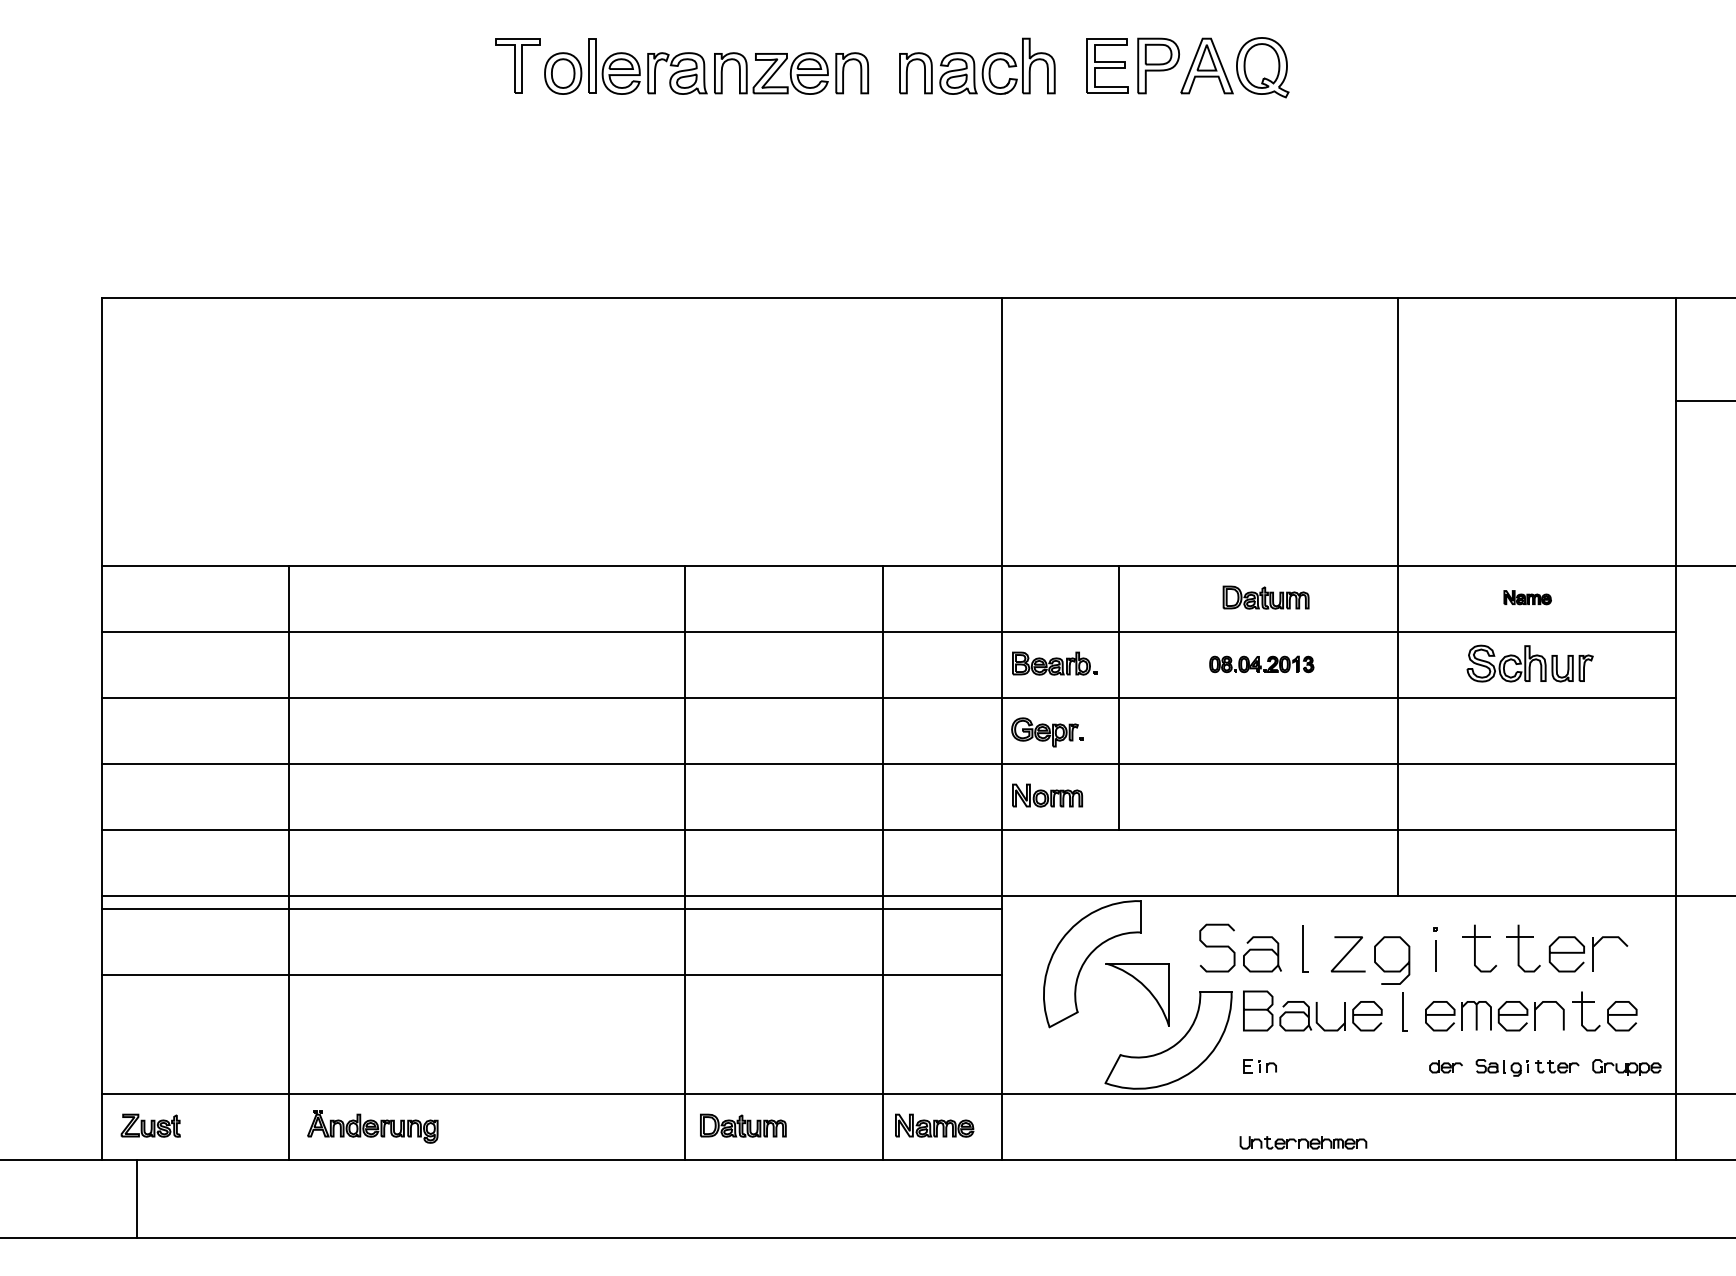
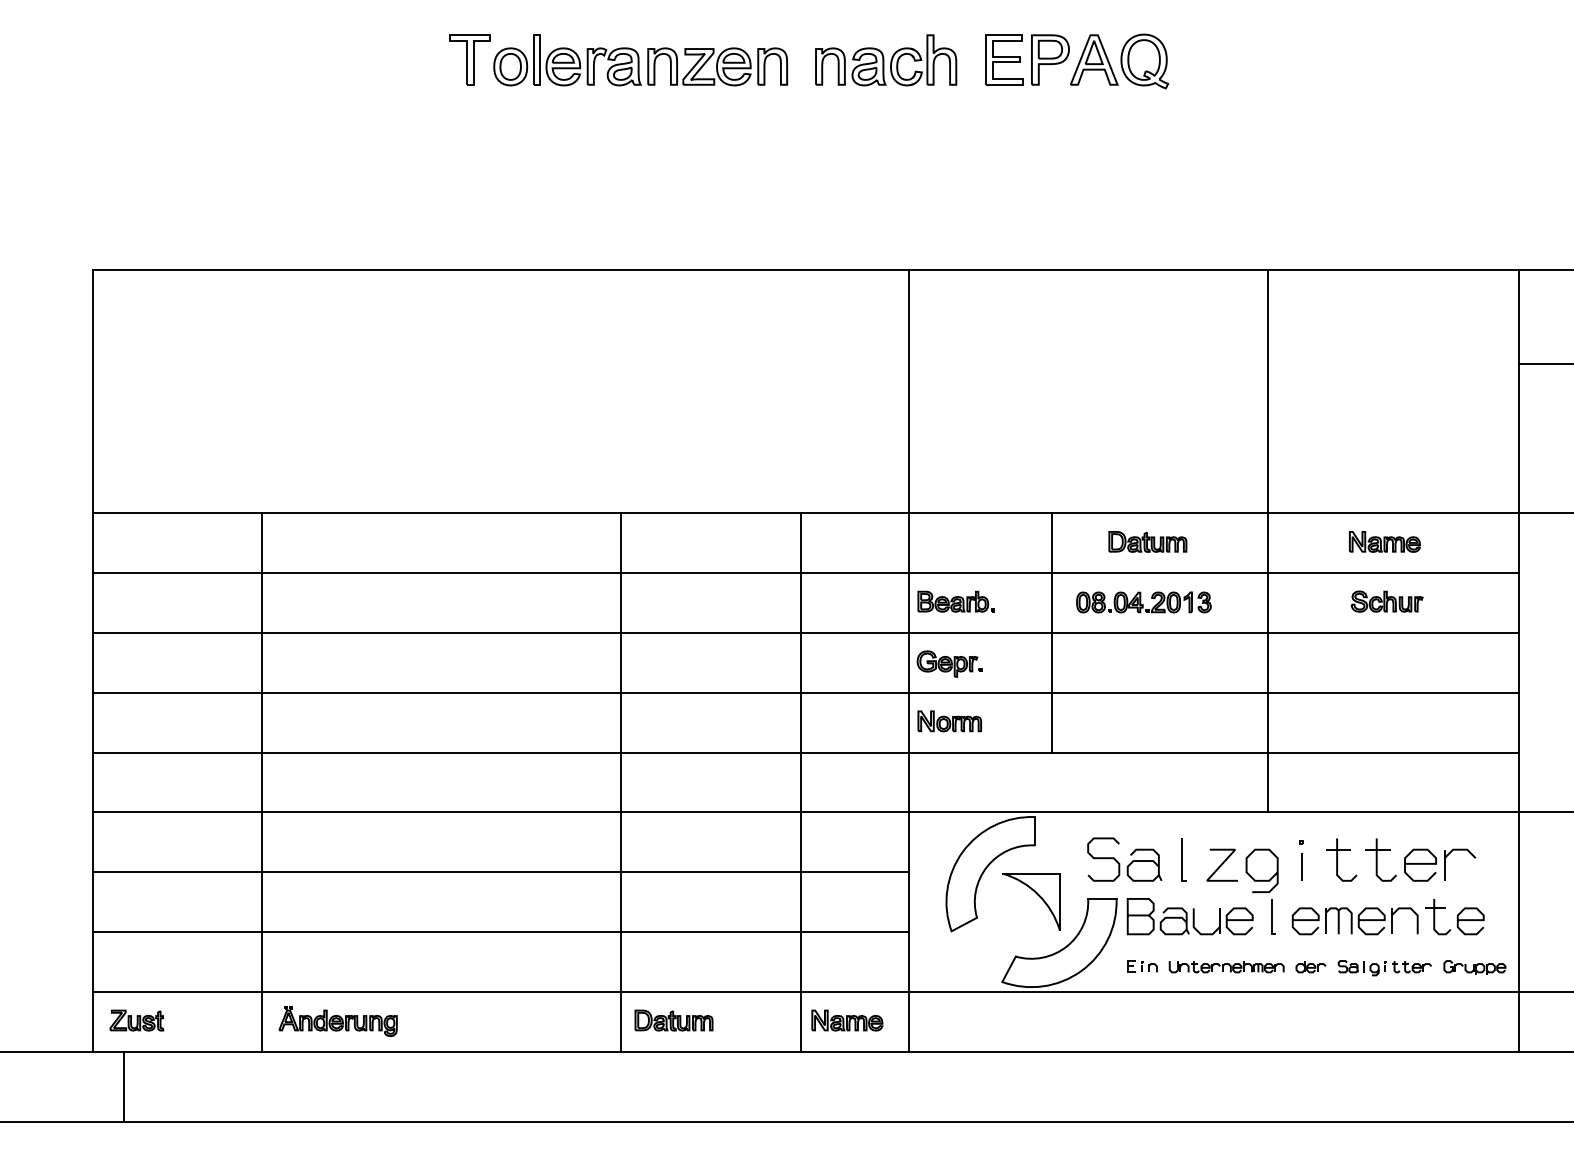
part: (1527, 597) -> (1384, 541), size x1.67
part: (1529, 663) -> (1386, 601), size x0.62
part: (1261, 664) -> (1143, 602), size x1.43
line: (1118, 697) -> (1052, 632), moved
line: (551, 909) -> (500, 872), moved
line: (551, 975) -> (500, 932), moved
part: (1303, 1143) -> (1226, 967), moved

